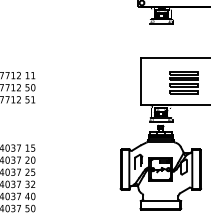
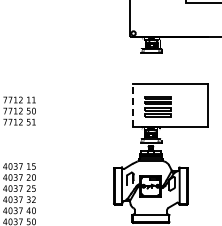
line: (140, 81) -> (132, 105), solid -> dashed
part: (183, 82) -> (157, 106), moved

